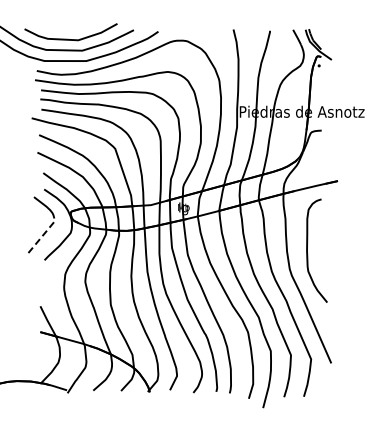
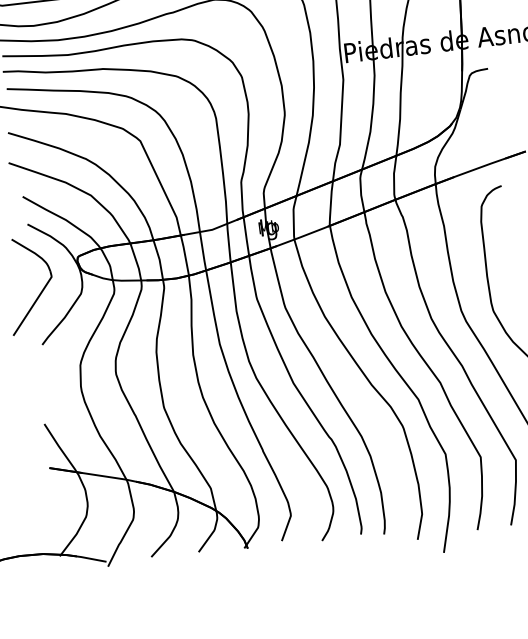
line: (43, 234) -> (35, 301), dashed -> solid

